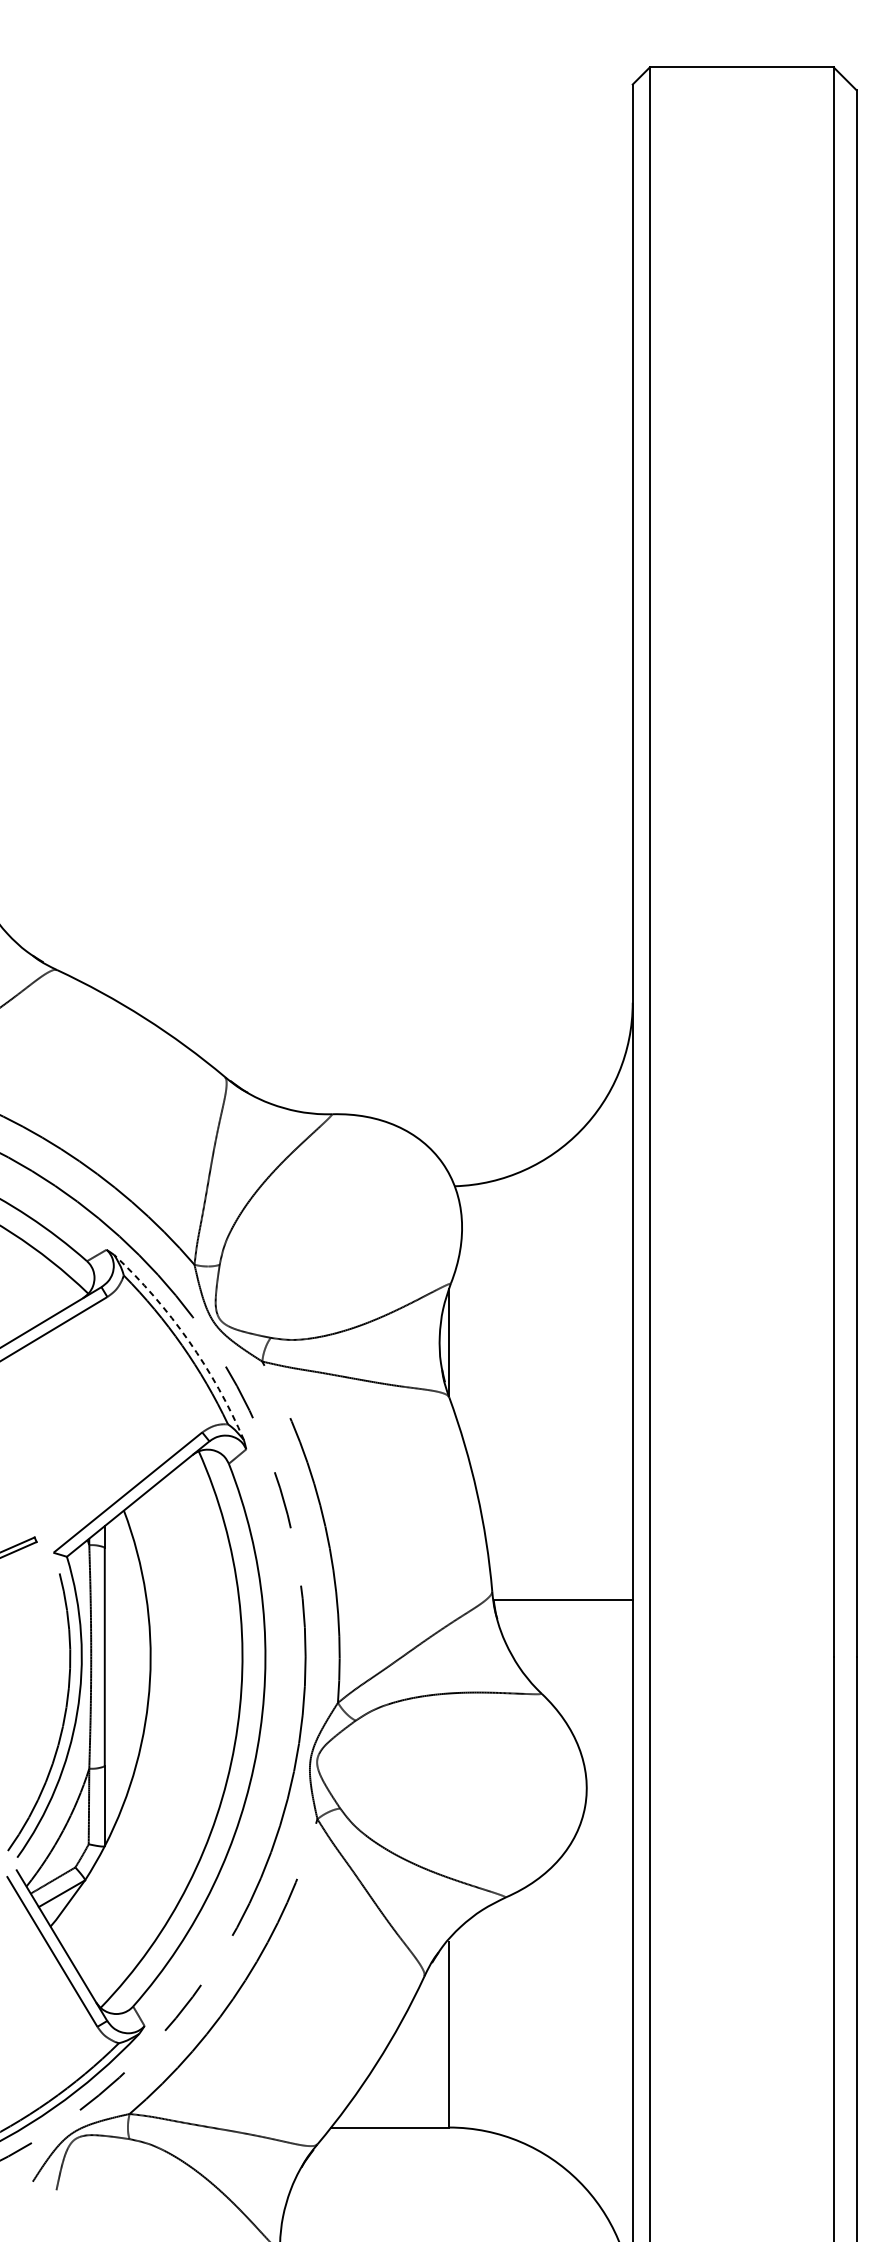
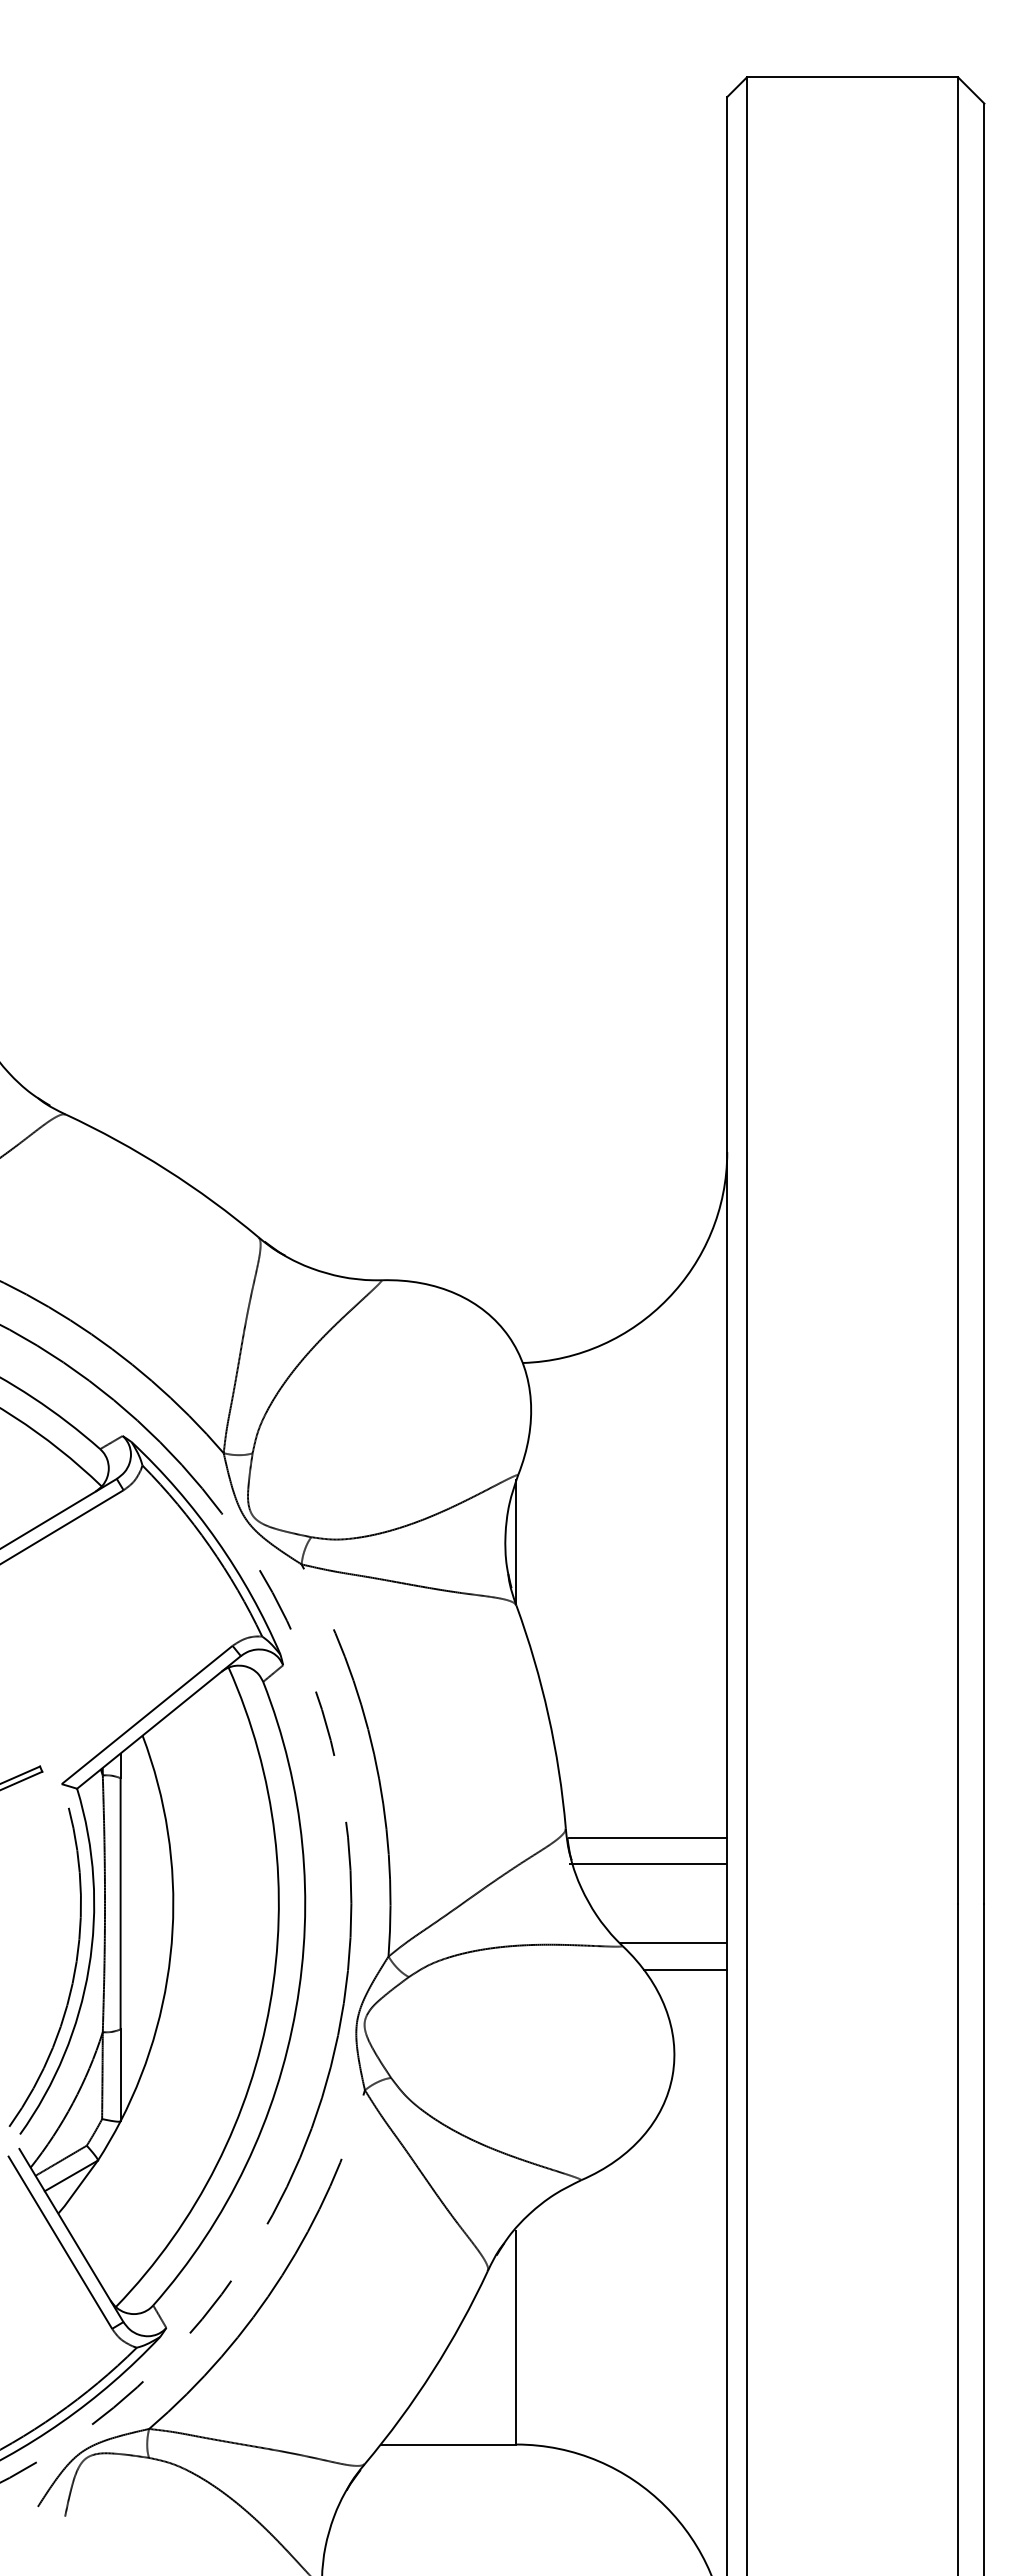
arc: (189, 1340) -> (217, 1540), dashed -> solid
line: (564, 1622) -> (648, 1864), added
line: (585, 1691) -> (673, 1943), added
line: (596, 1714) -> (685, 1969), added

